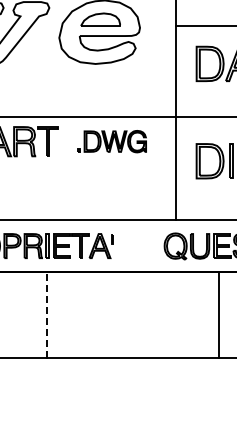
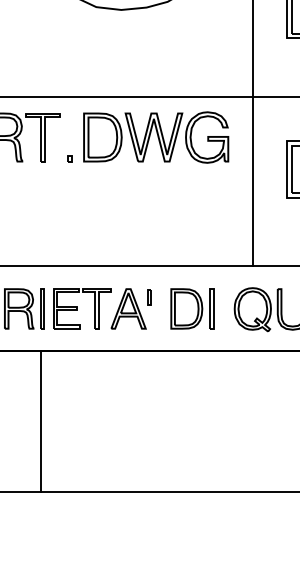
part: (111, 141) -> (147, 137), size x1.43
part: (138, 245) -> (191, 307), added
line: (46, 314) -> (40, 421), dashed -> solid

